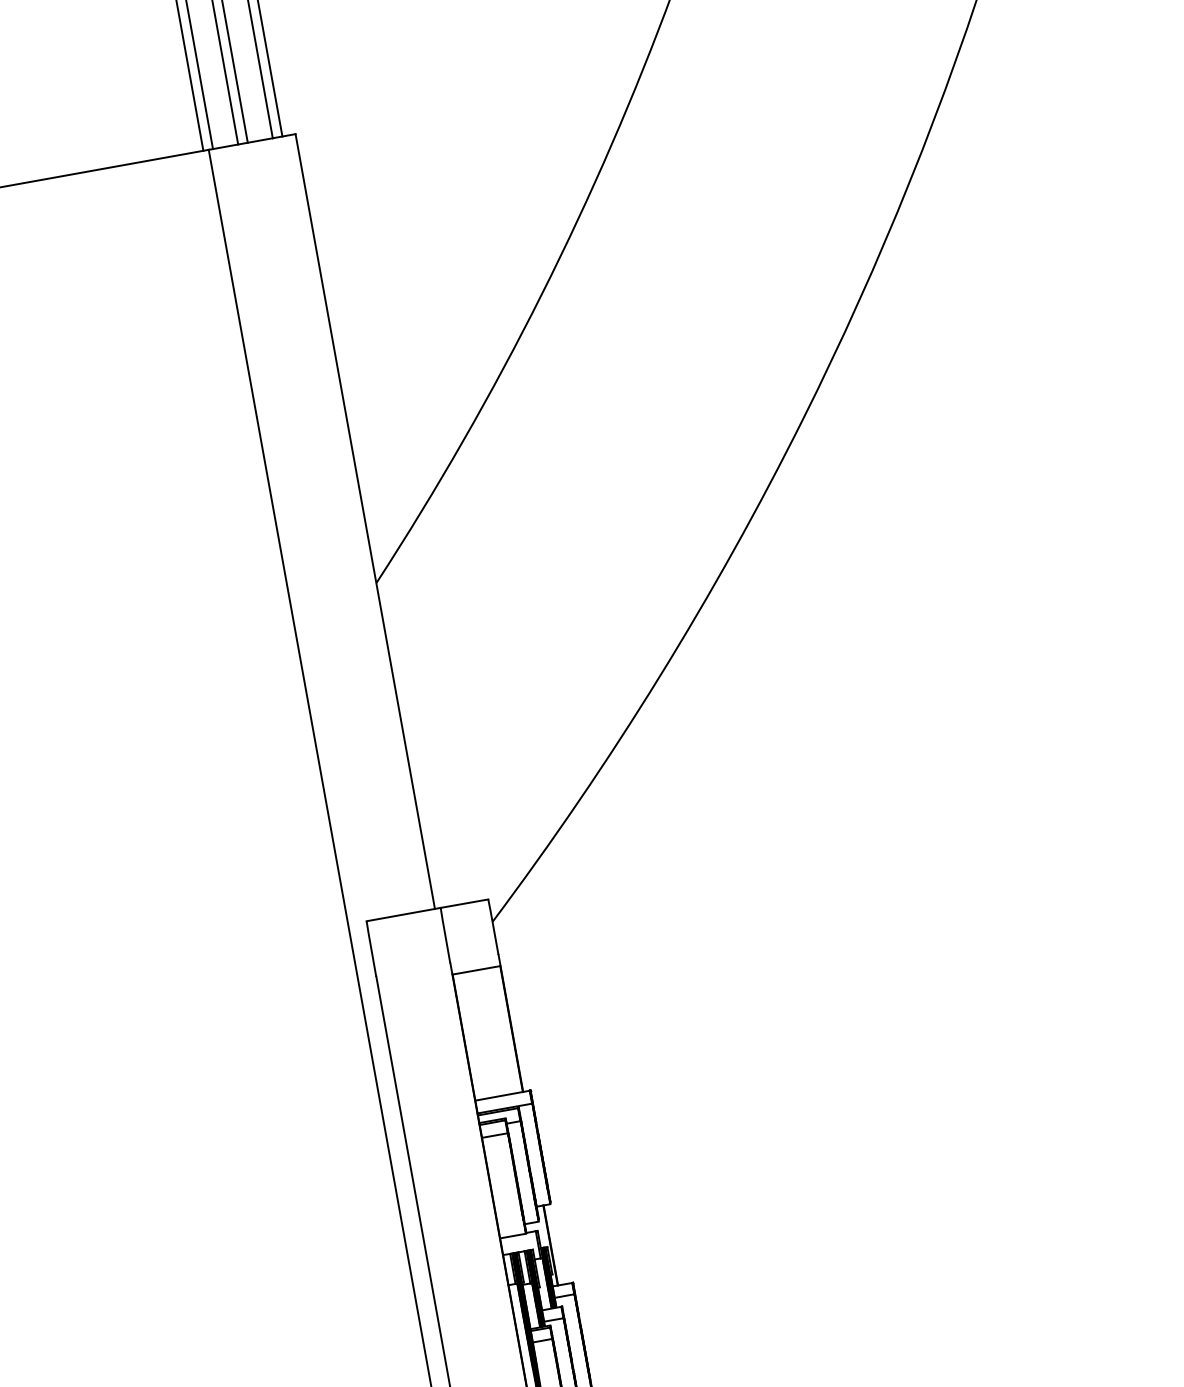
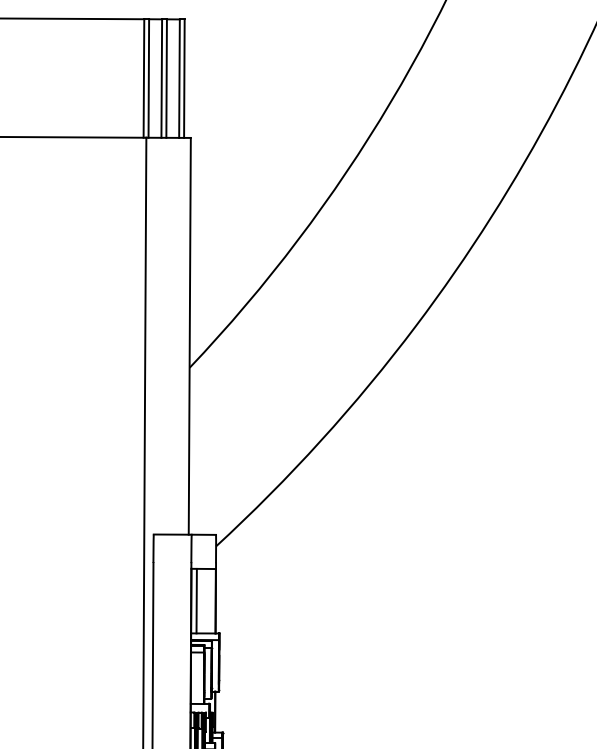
line: (473, 1034) -> (196, 600), added

